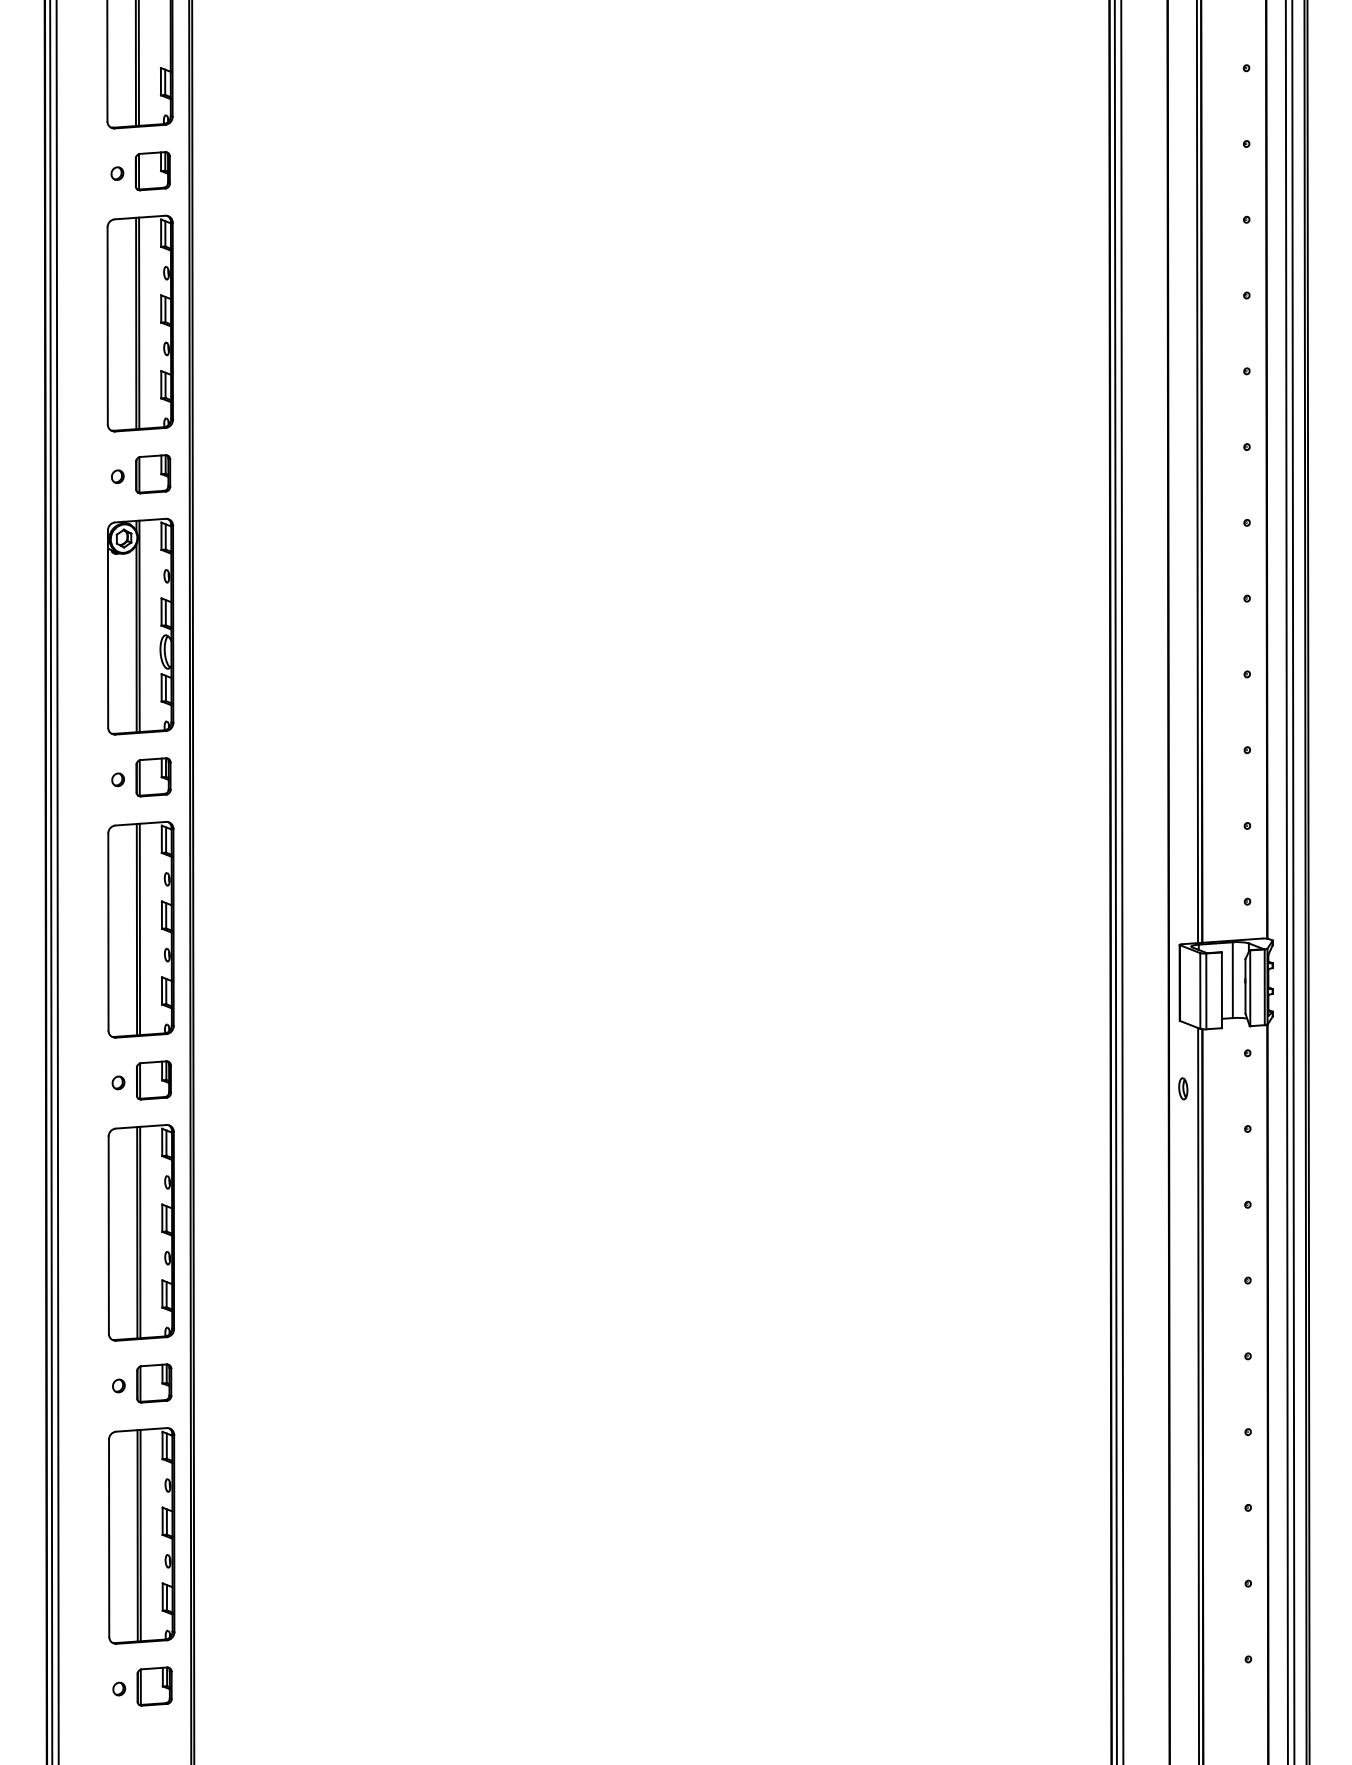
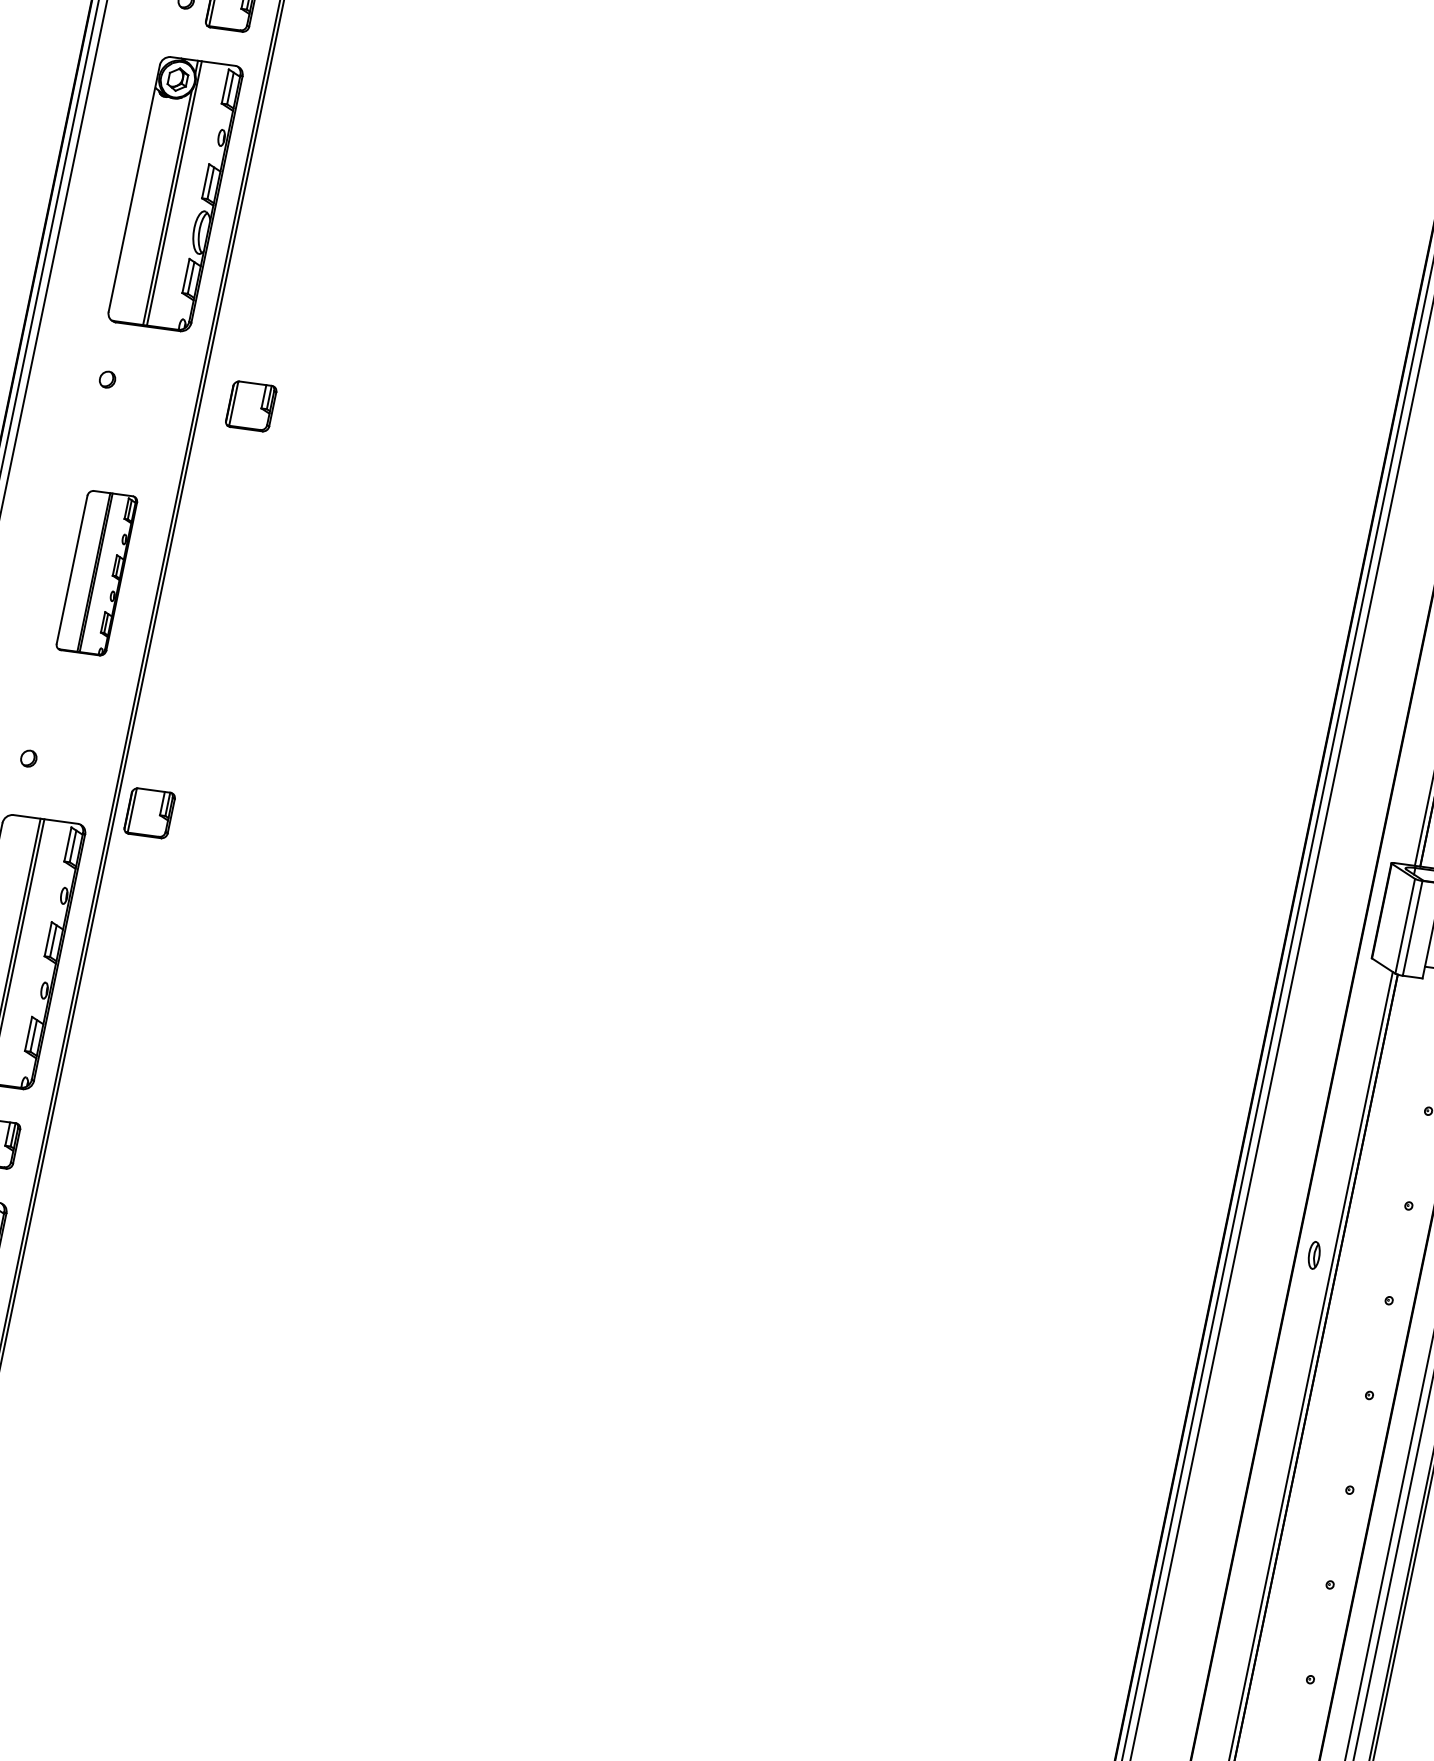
part: (153, 777) -> (251, 406), moved
part: (140, 929) -> (96, 572), size x0.6
part: (153, 1080) -> (149, 813), moved
part: (1183, 1088) -> (1314, 1255), moved

